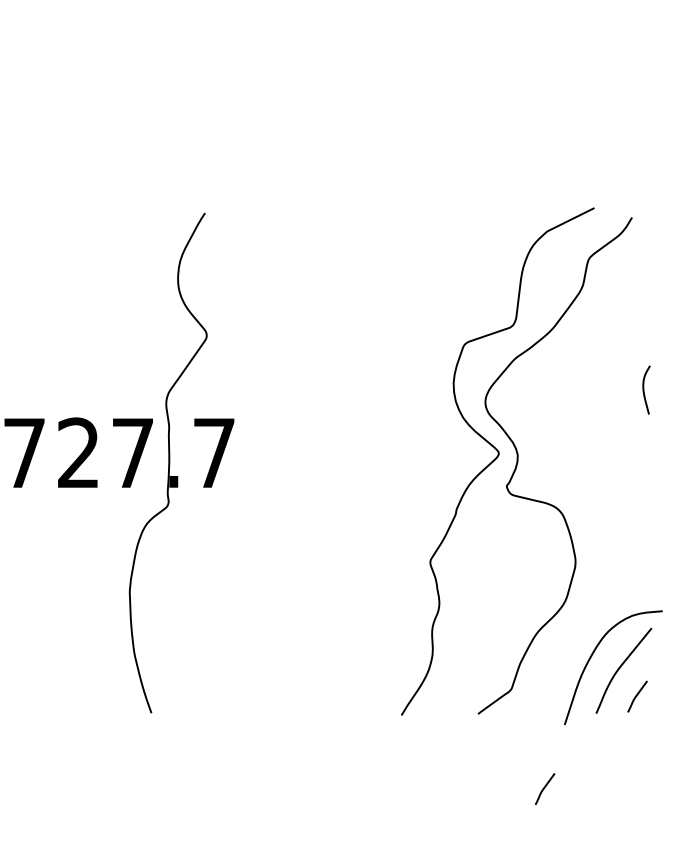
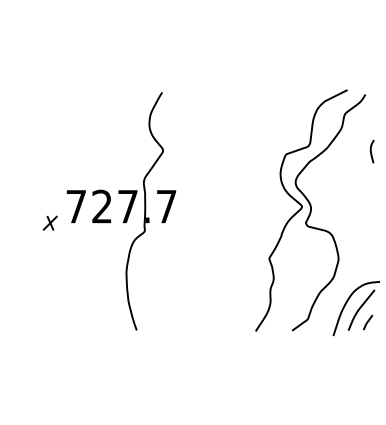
curve: (644, 389) -> (371, 151), moved
line: (543, 789) -> (323, 366), removed

